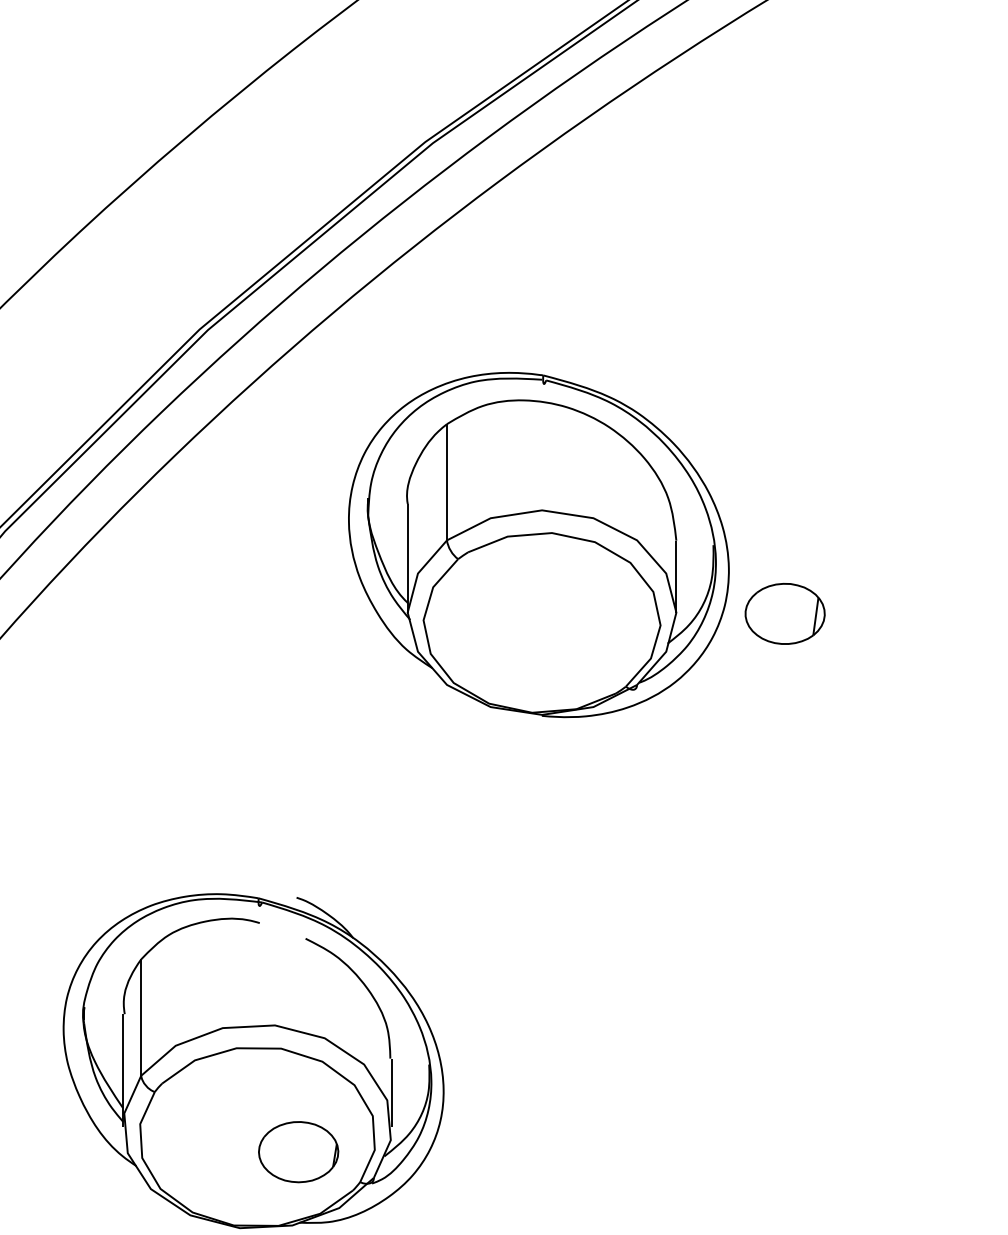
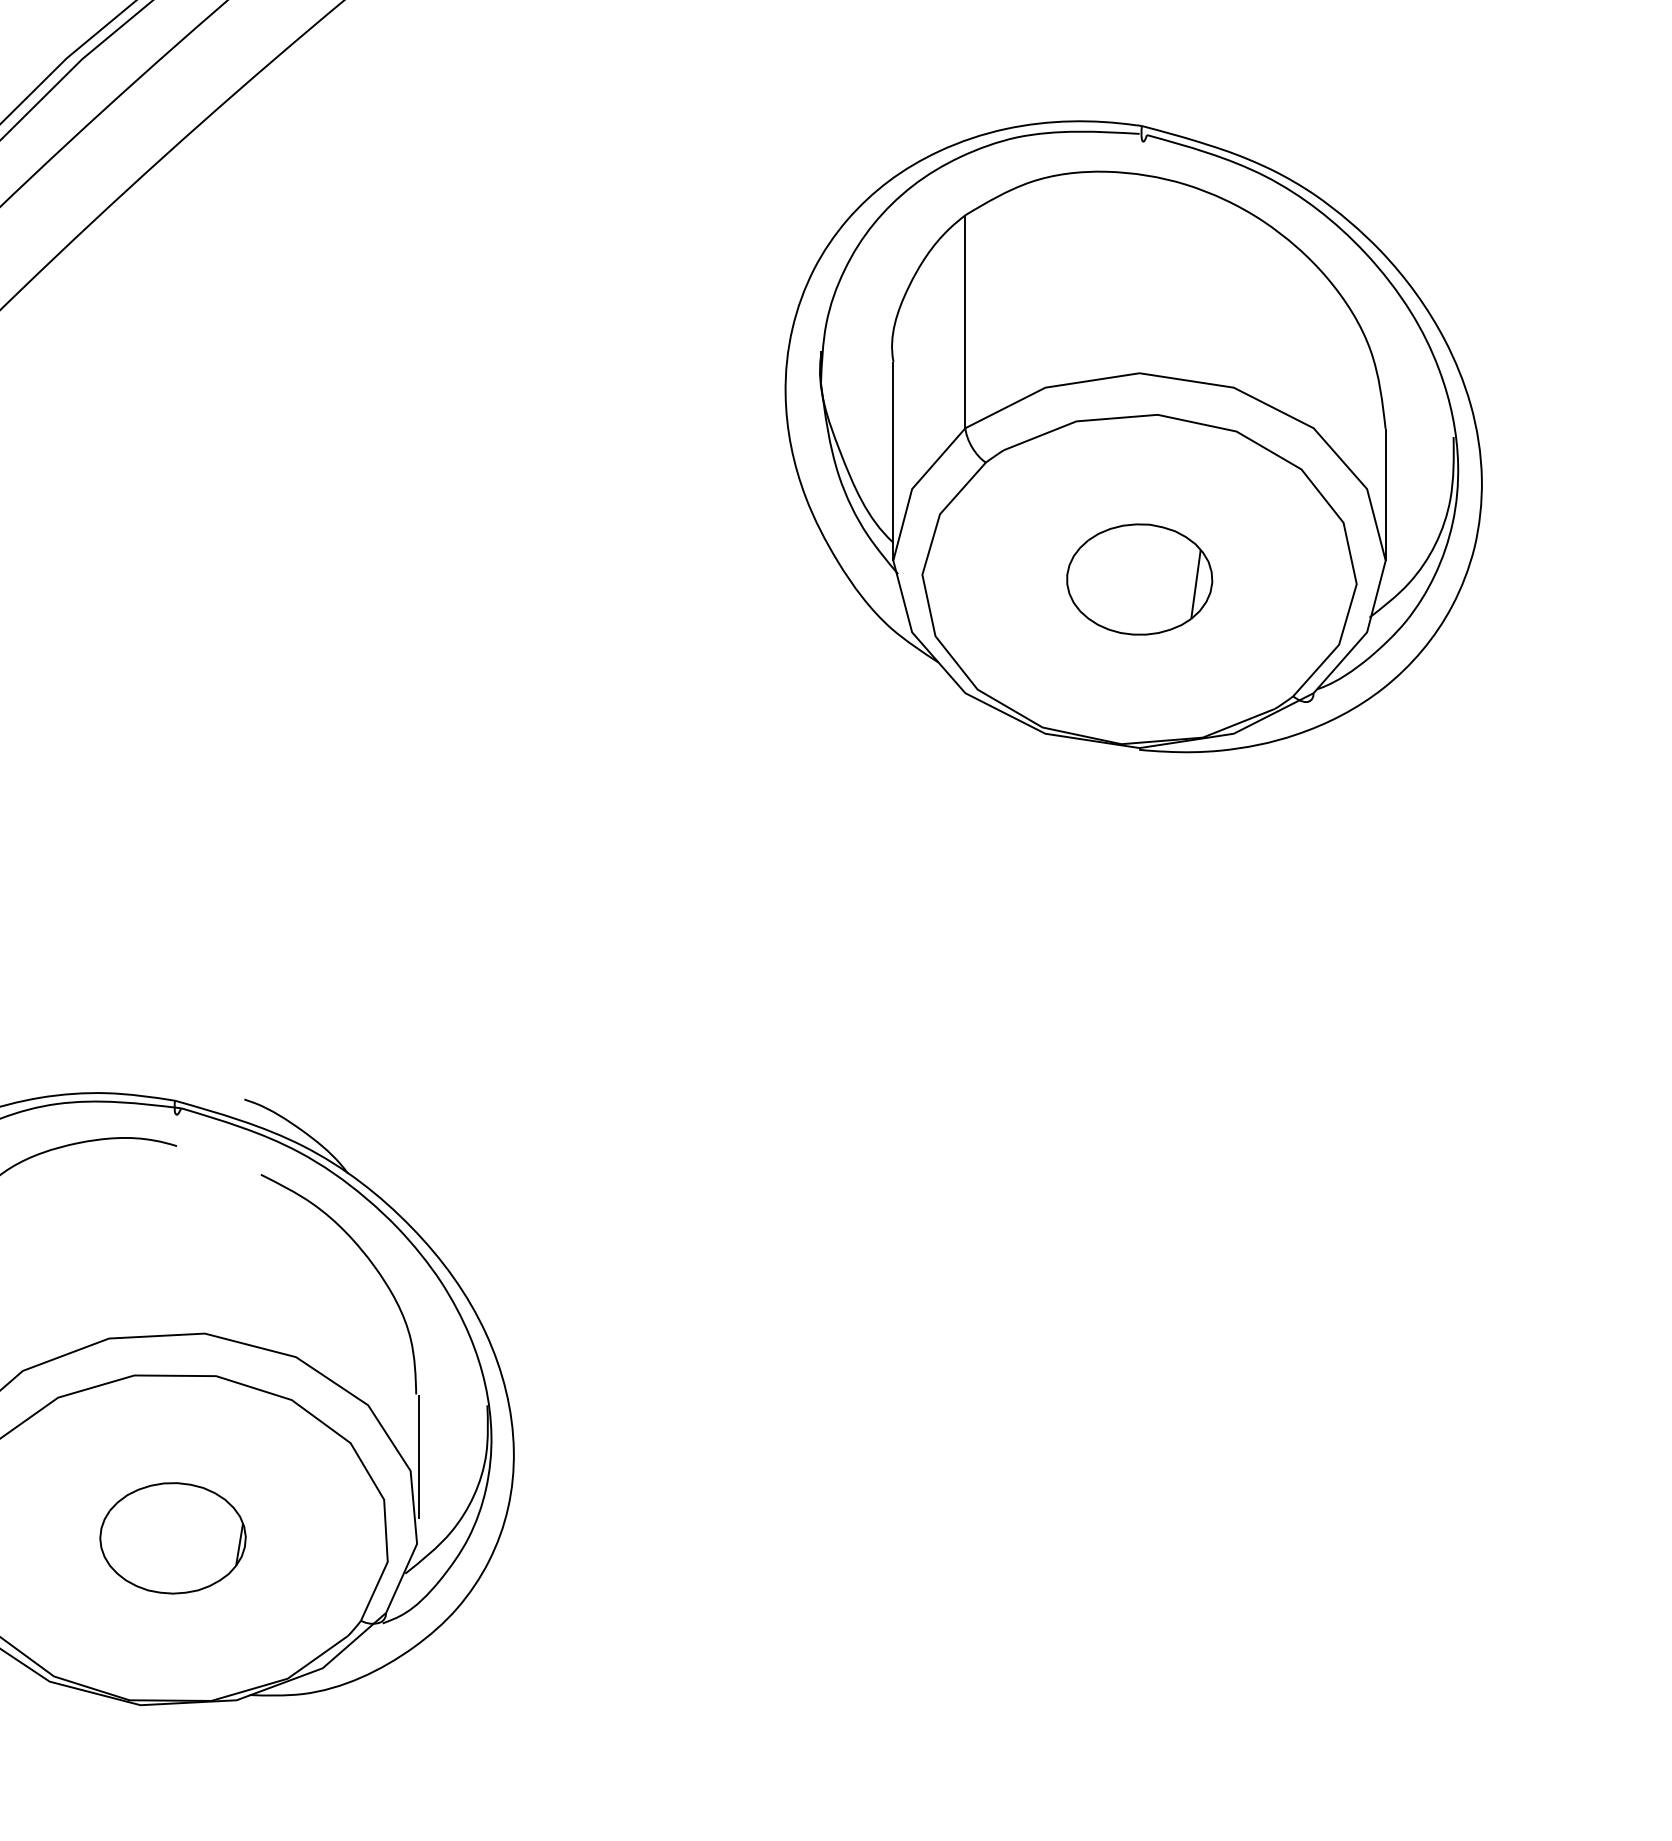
part: (538, 545) -> (1132, 437), moved
part: (298, 1152) -> (172, 1538), moved

